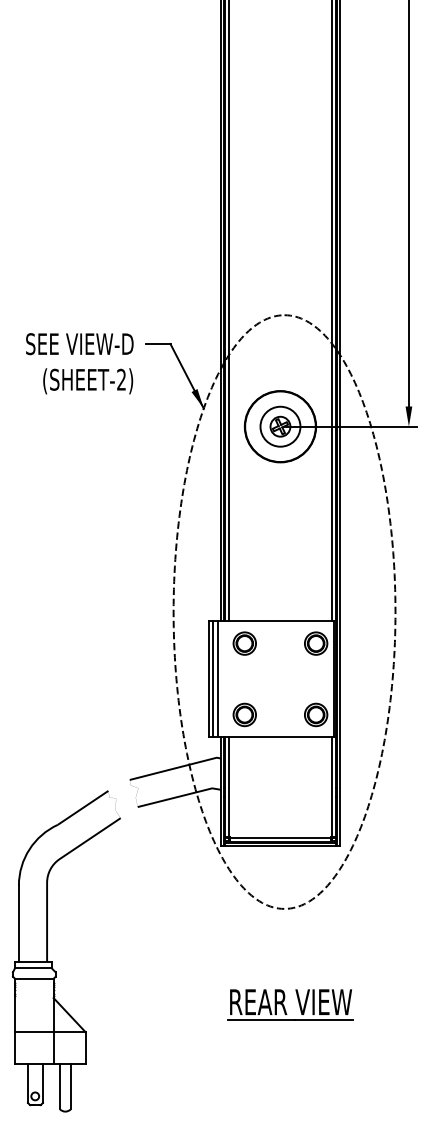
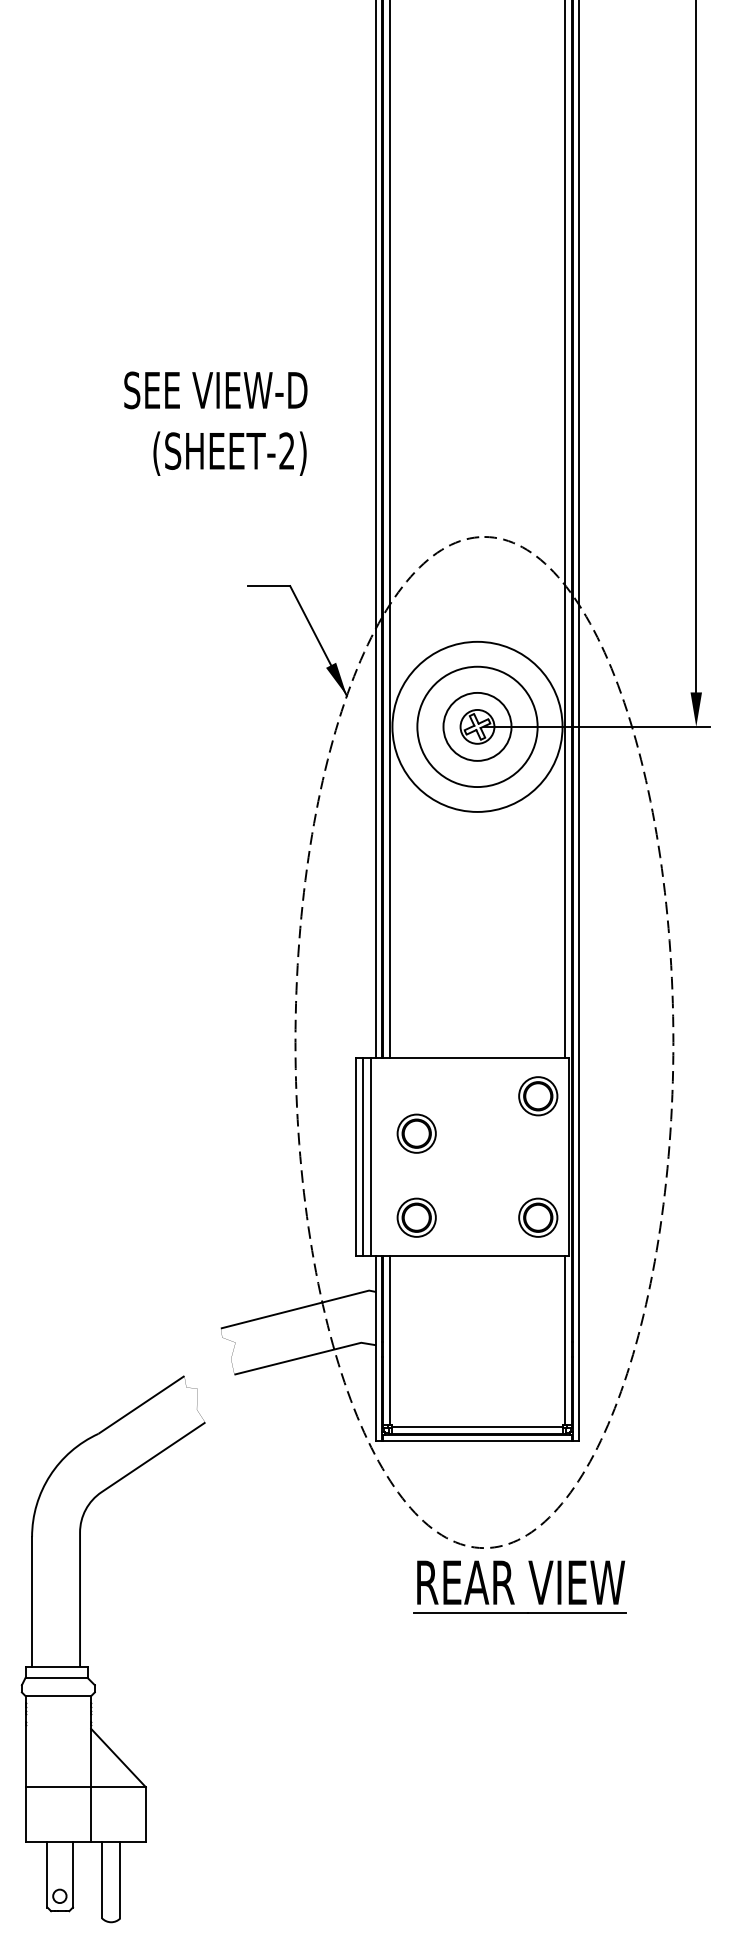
text: (79, 363) -> (215, 423), moved
circle: (280, 426) -> (477, 726), size x1.4
part: (244, 643) -> (416, 1133), moved
part: (52, 961) -> (89, 1666), moved
part: (284, 1005) -> (509, 1588), moved

